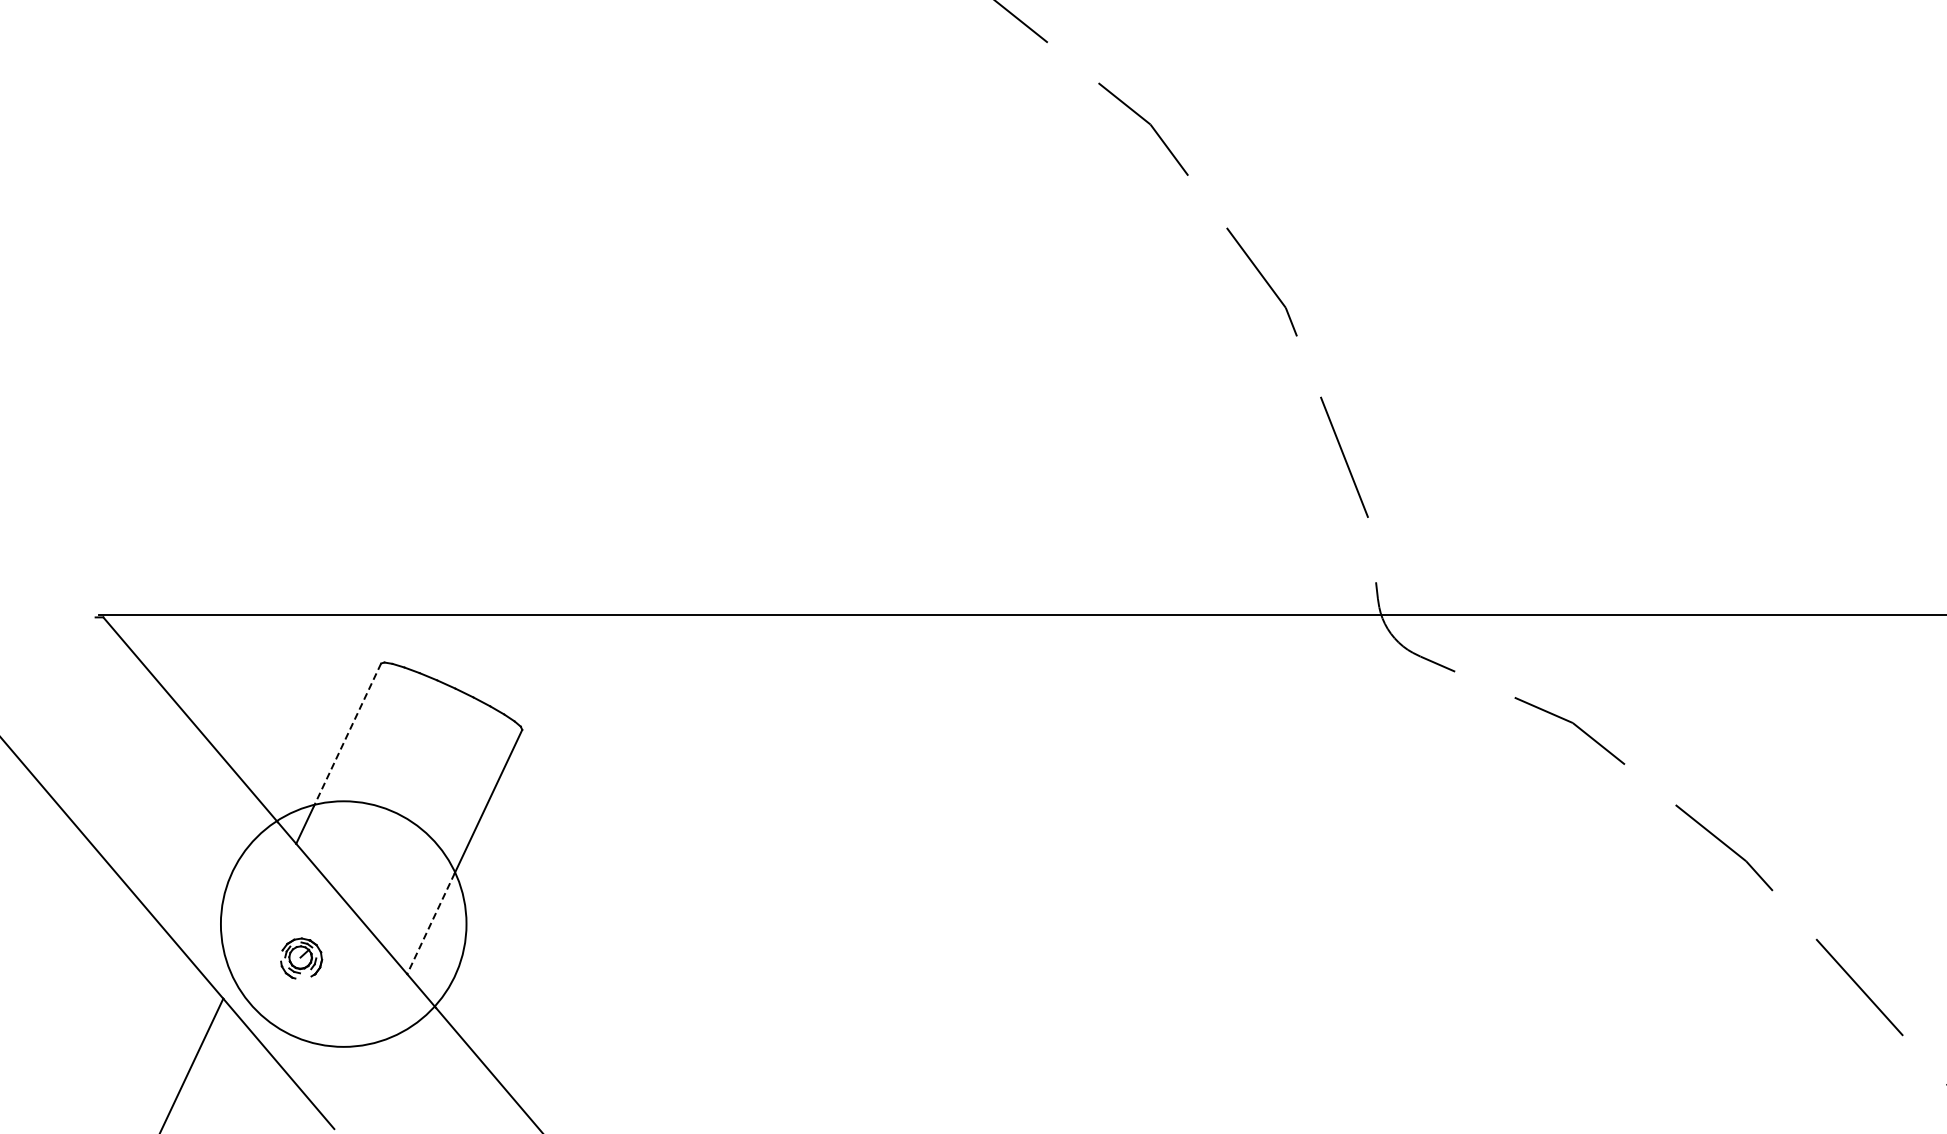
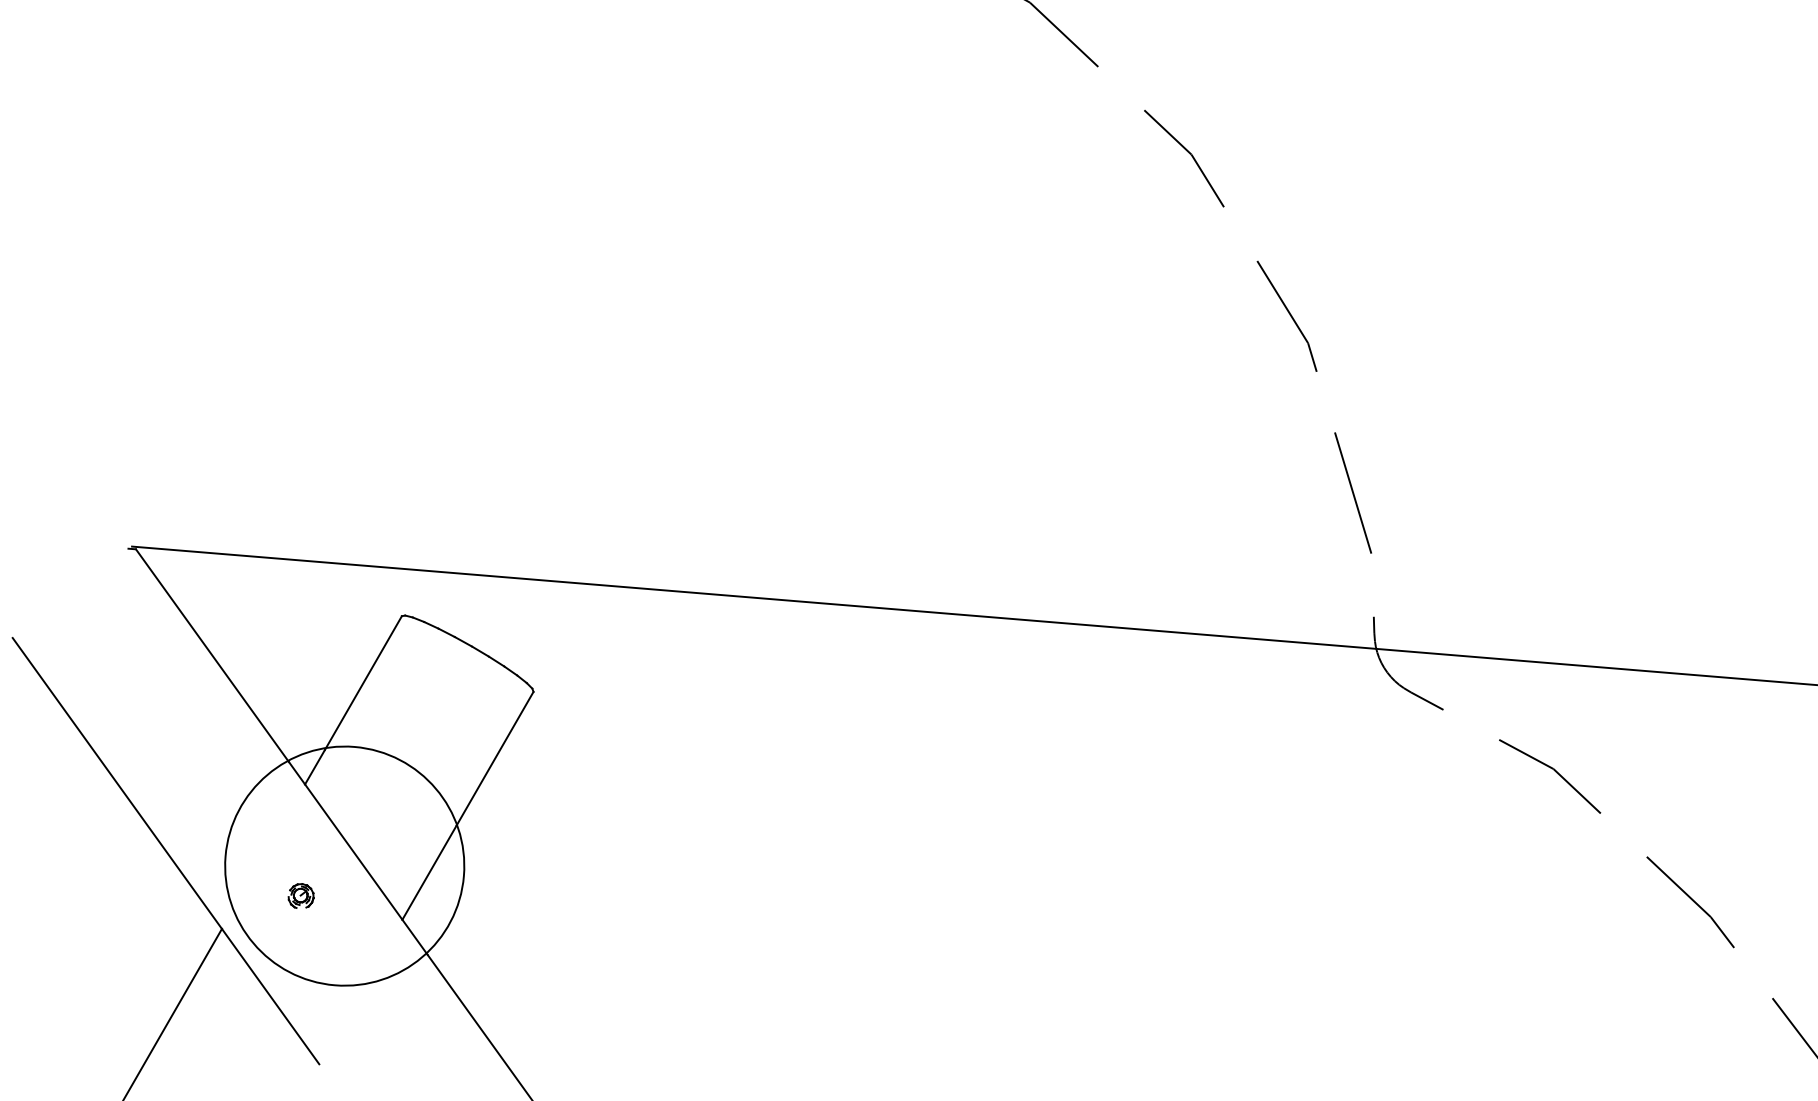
line: (347, 735) -> (363, 683), dashed -> solid
line: (431, 923) -> (429, 872), dashed -> solid
part: (301, 958) -> (301, 896), size x0.62

